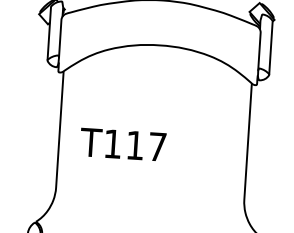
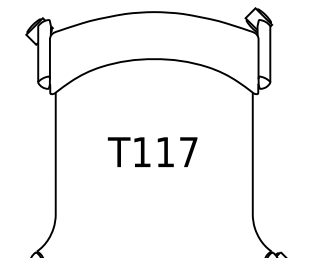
text: (122, 145) -> (152, 152), moved

